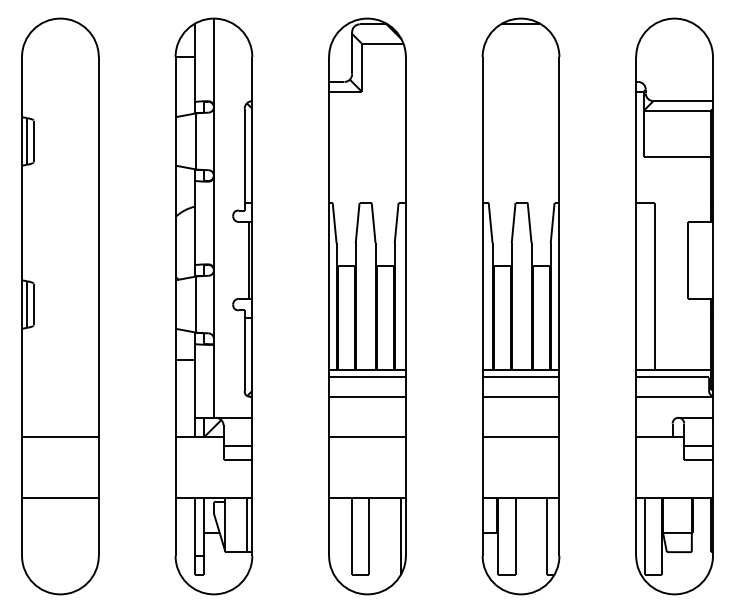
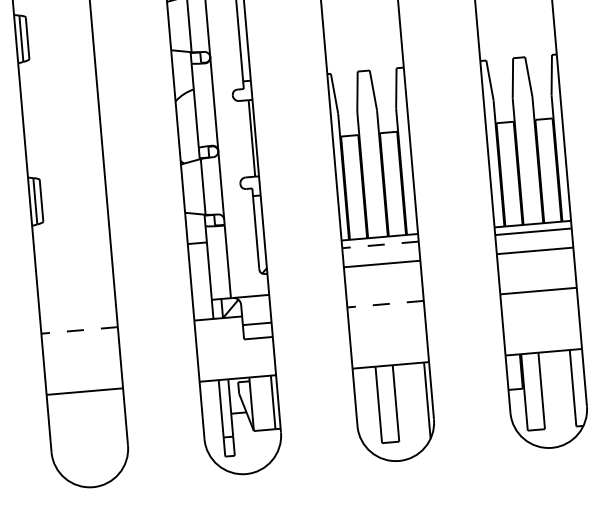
line: (367, 377) -> (380, 244), solid -> dashed
line: (59, 437) -> (78, 330), solid -> dashed
line: (367, 437) -> (385, 304), solid -> dashed

